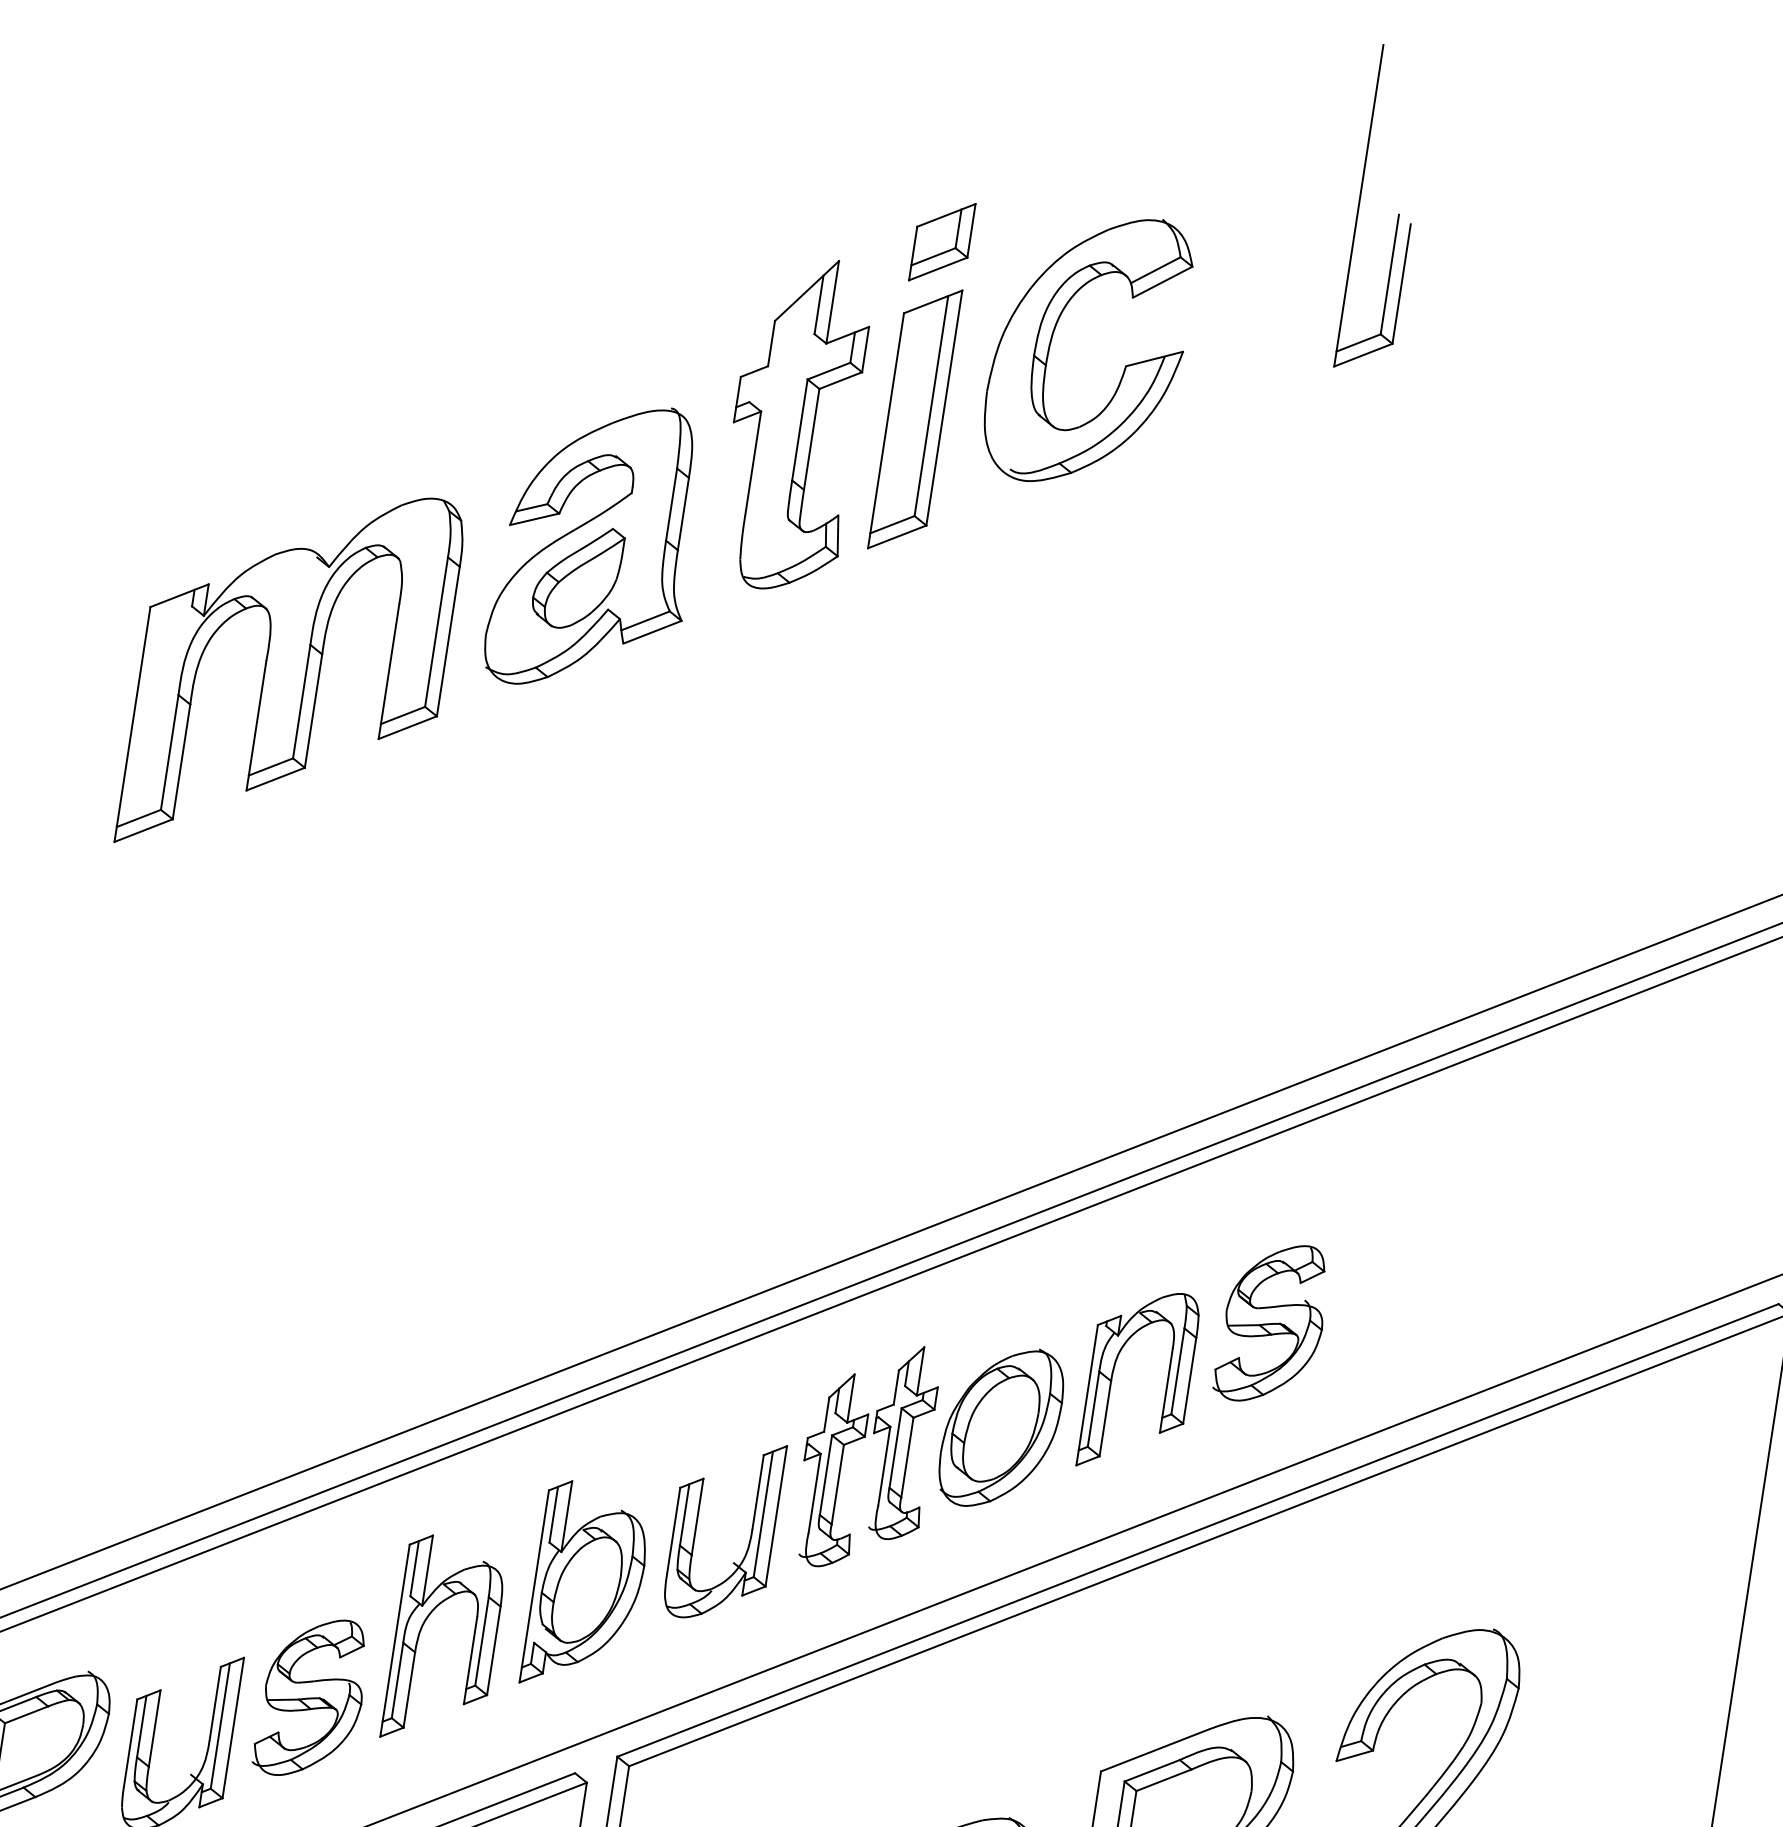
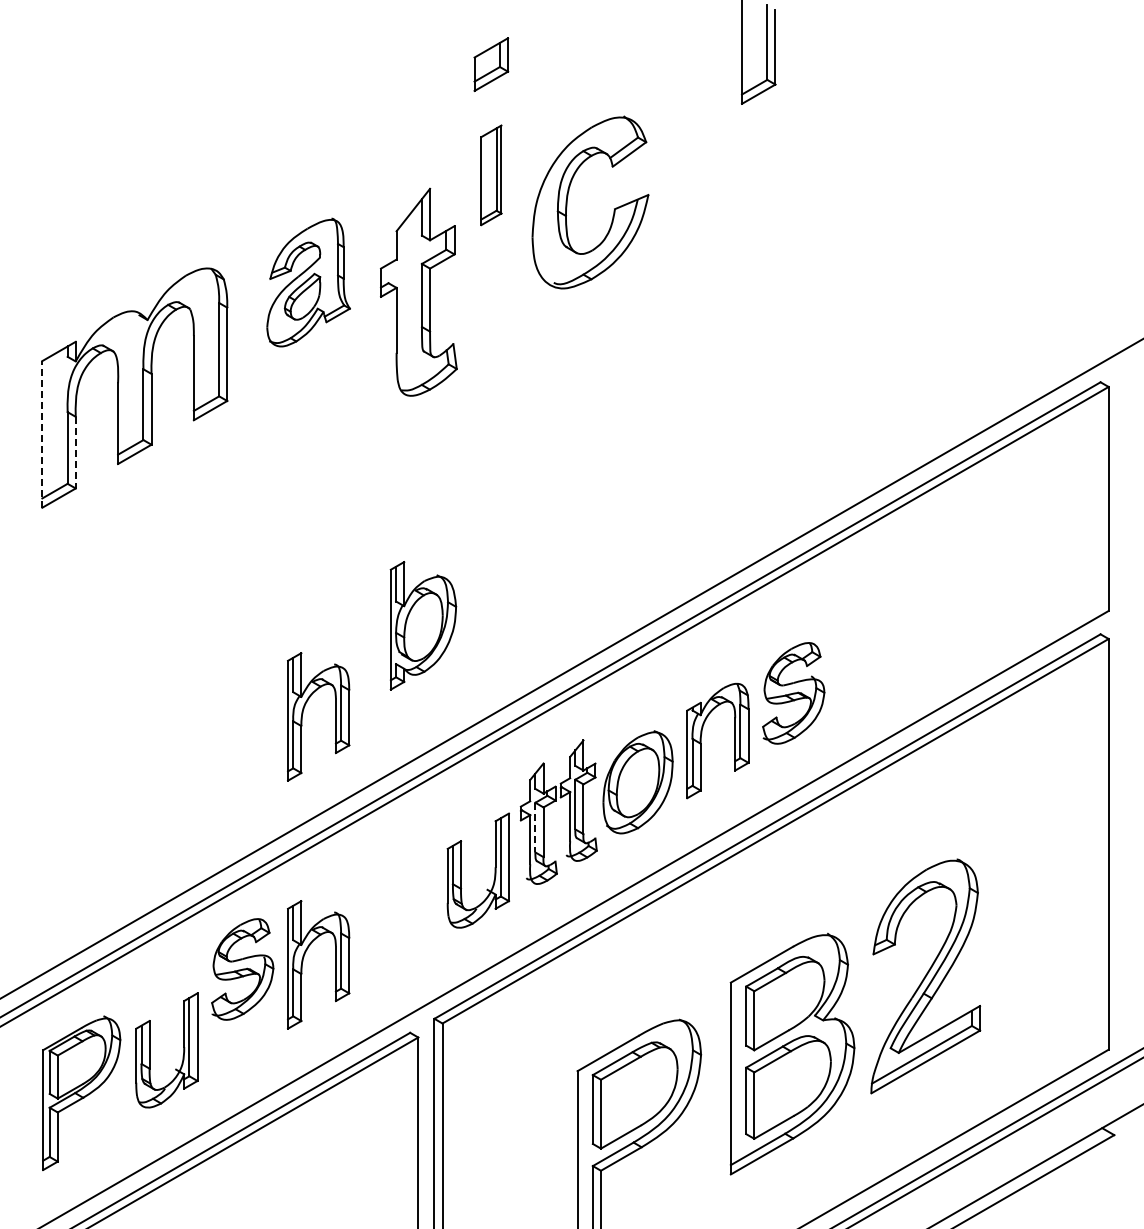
part: (1054, 334) -> (568, 196), moved
part: (915, 419) -> (491, 175), size x0.6
part: (795, 422) -> (418, 291), moved
part: (596, 546) -> (308, 282), size x0.7
line: (132, 723) -> (42, 433), solid -> dashed
line: (181, 761) -> (75, 452), solid -> dashed
part: (482, 1235) -> (303, 713), added
line: (826, 1475) -> (535, 827), solid -> dashed
part: (587, 1587) -> (423, 625), moved
part: (311, 1697) -> (242, 969), moved

